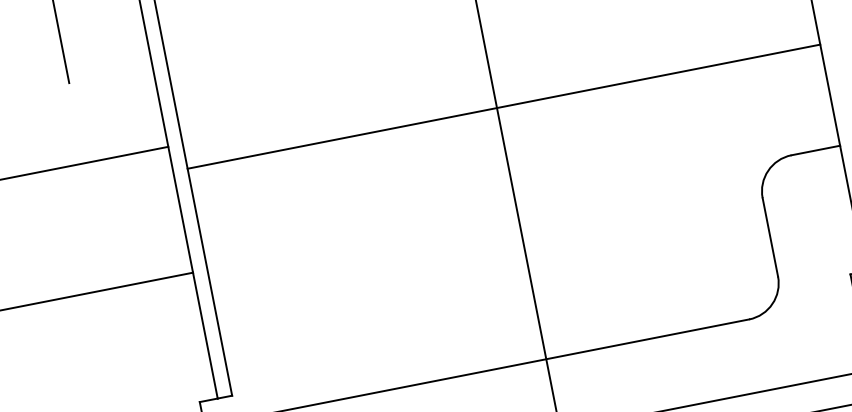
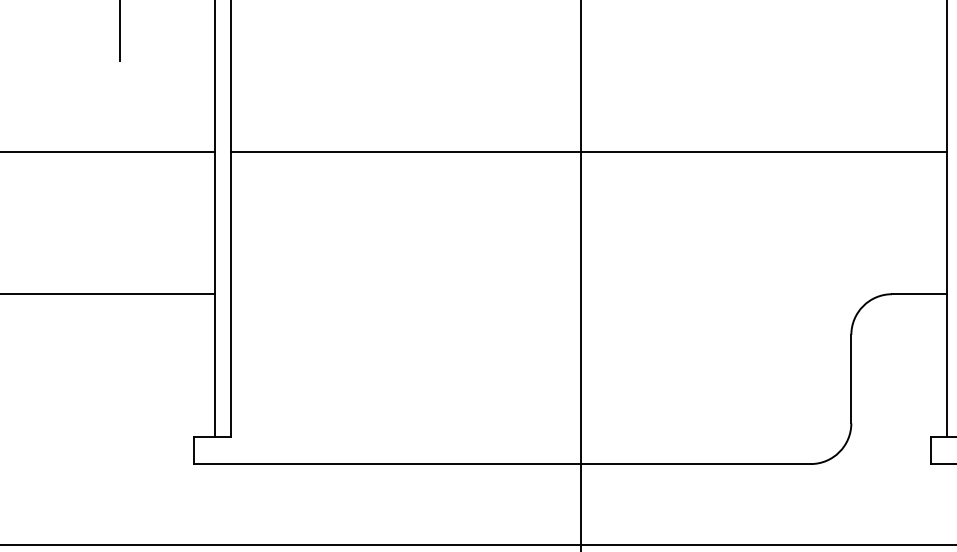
line: (503, 106) -> (588, 151), moved

